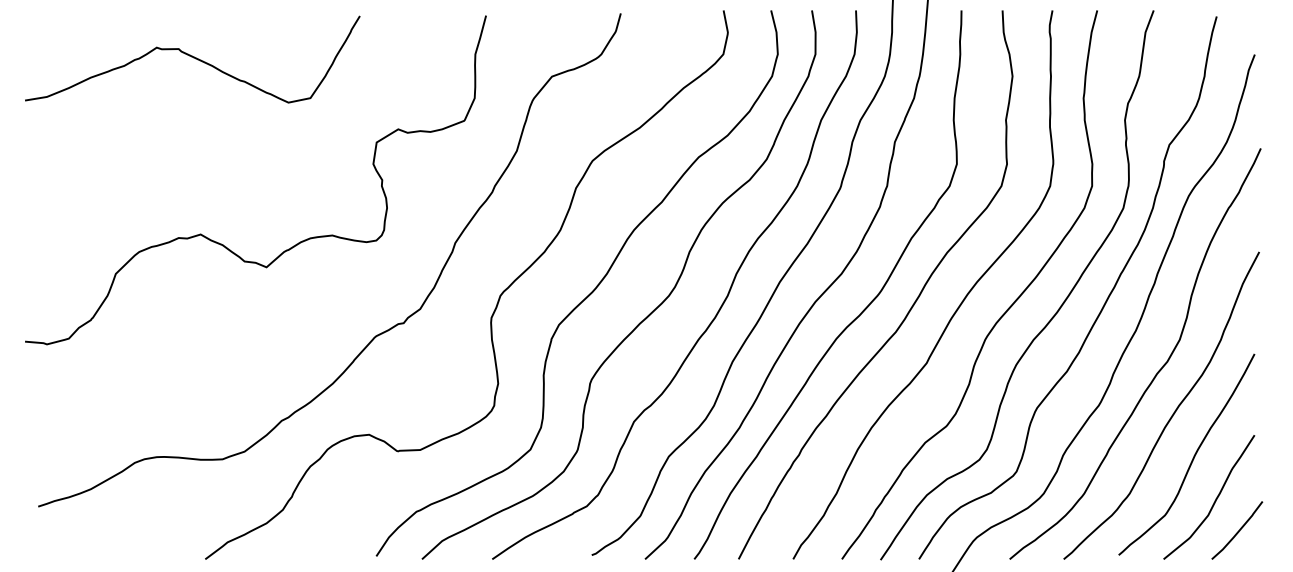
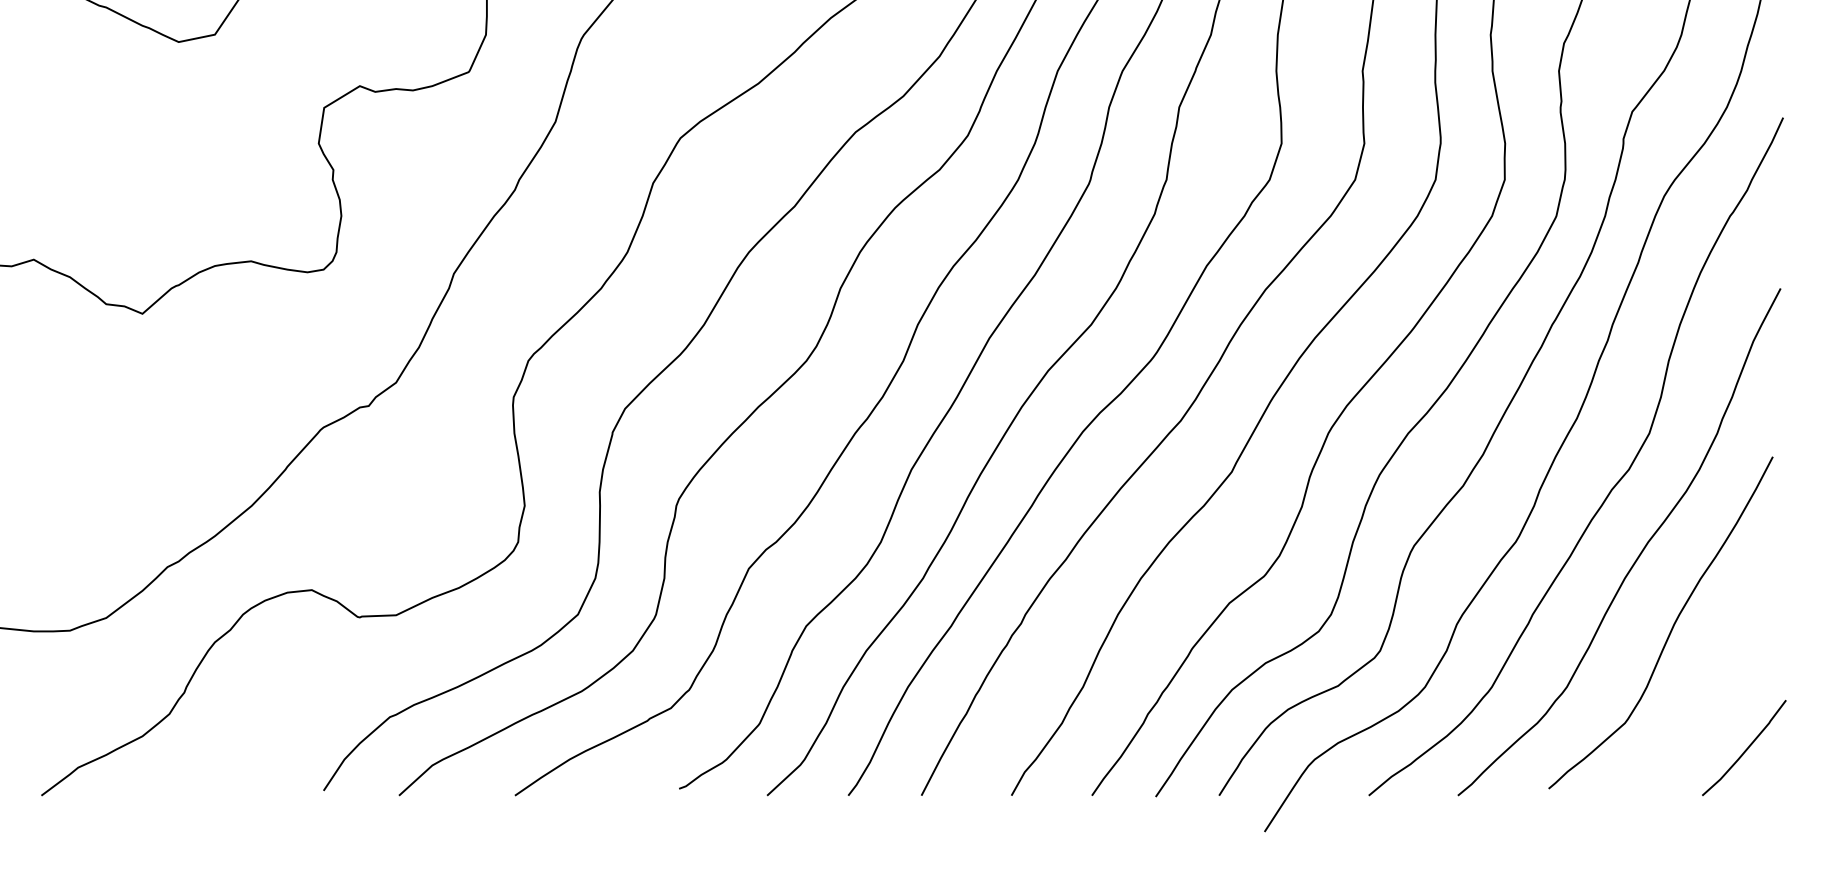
curve: (1214, 500) -> (1706, 698), removed

